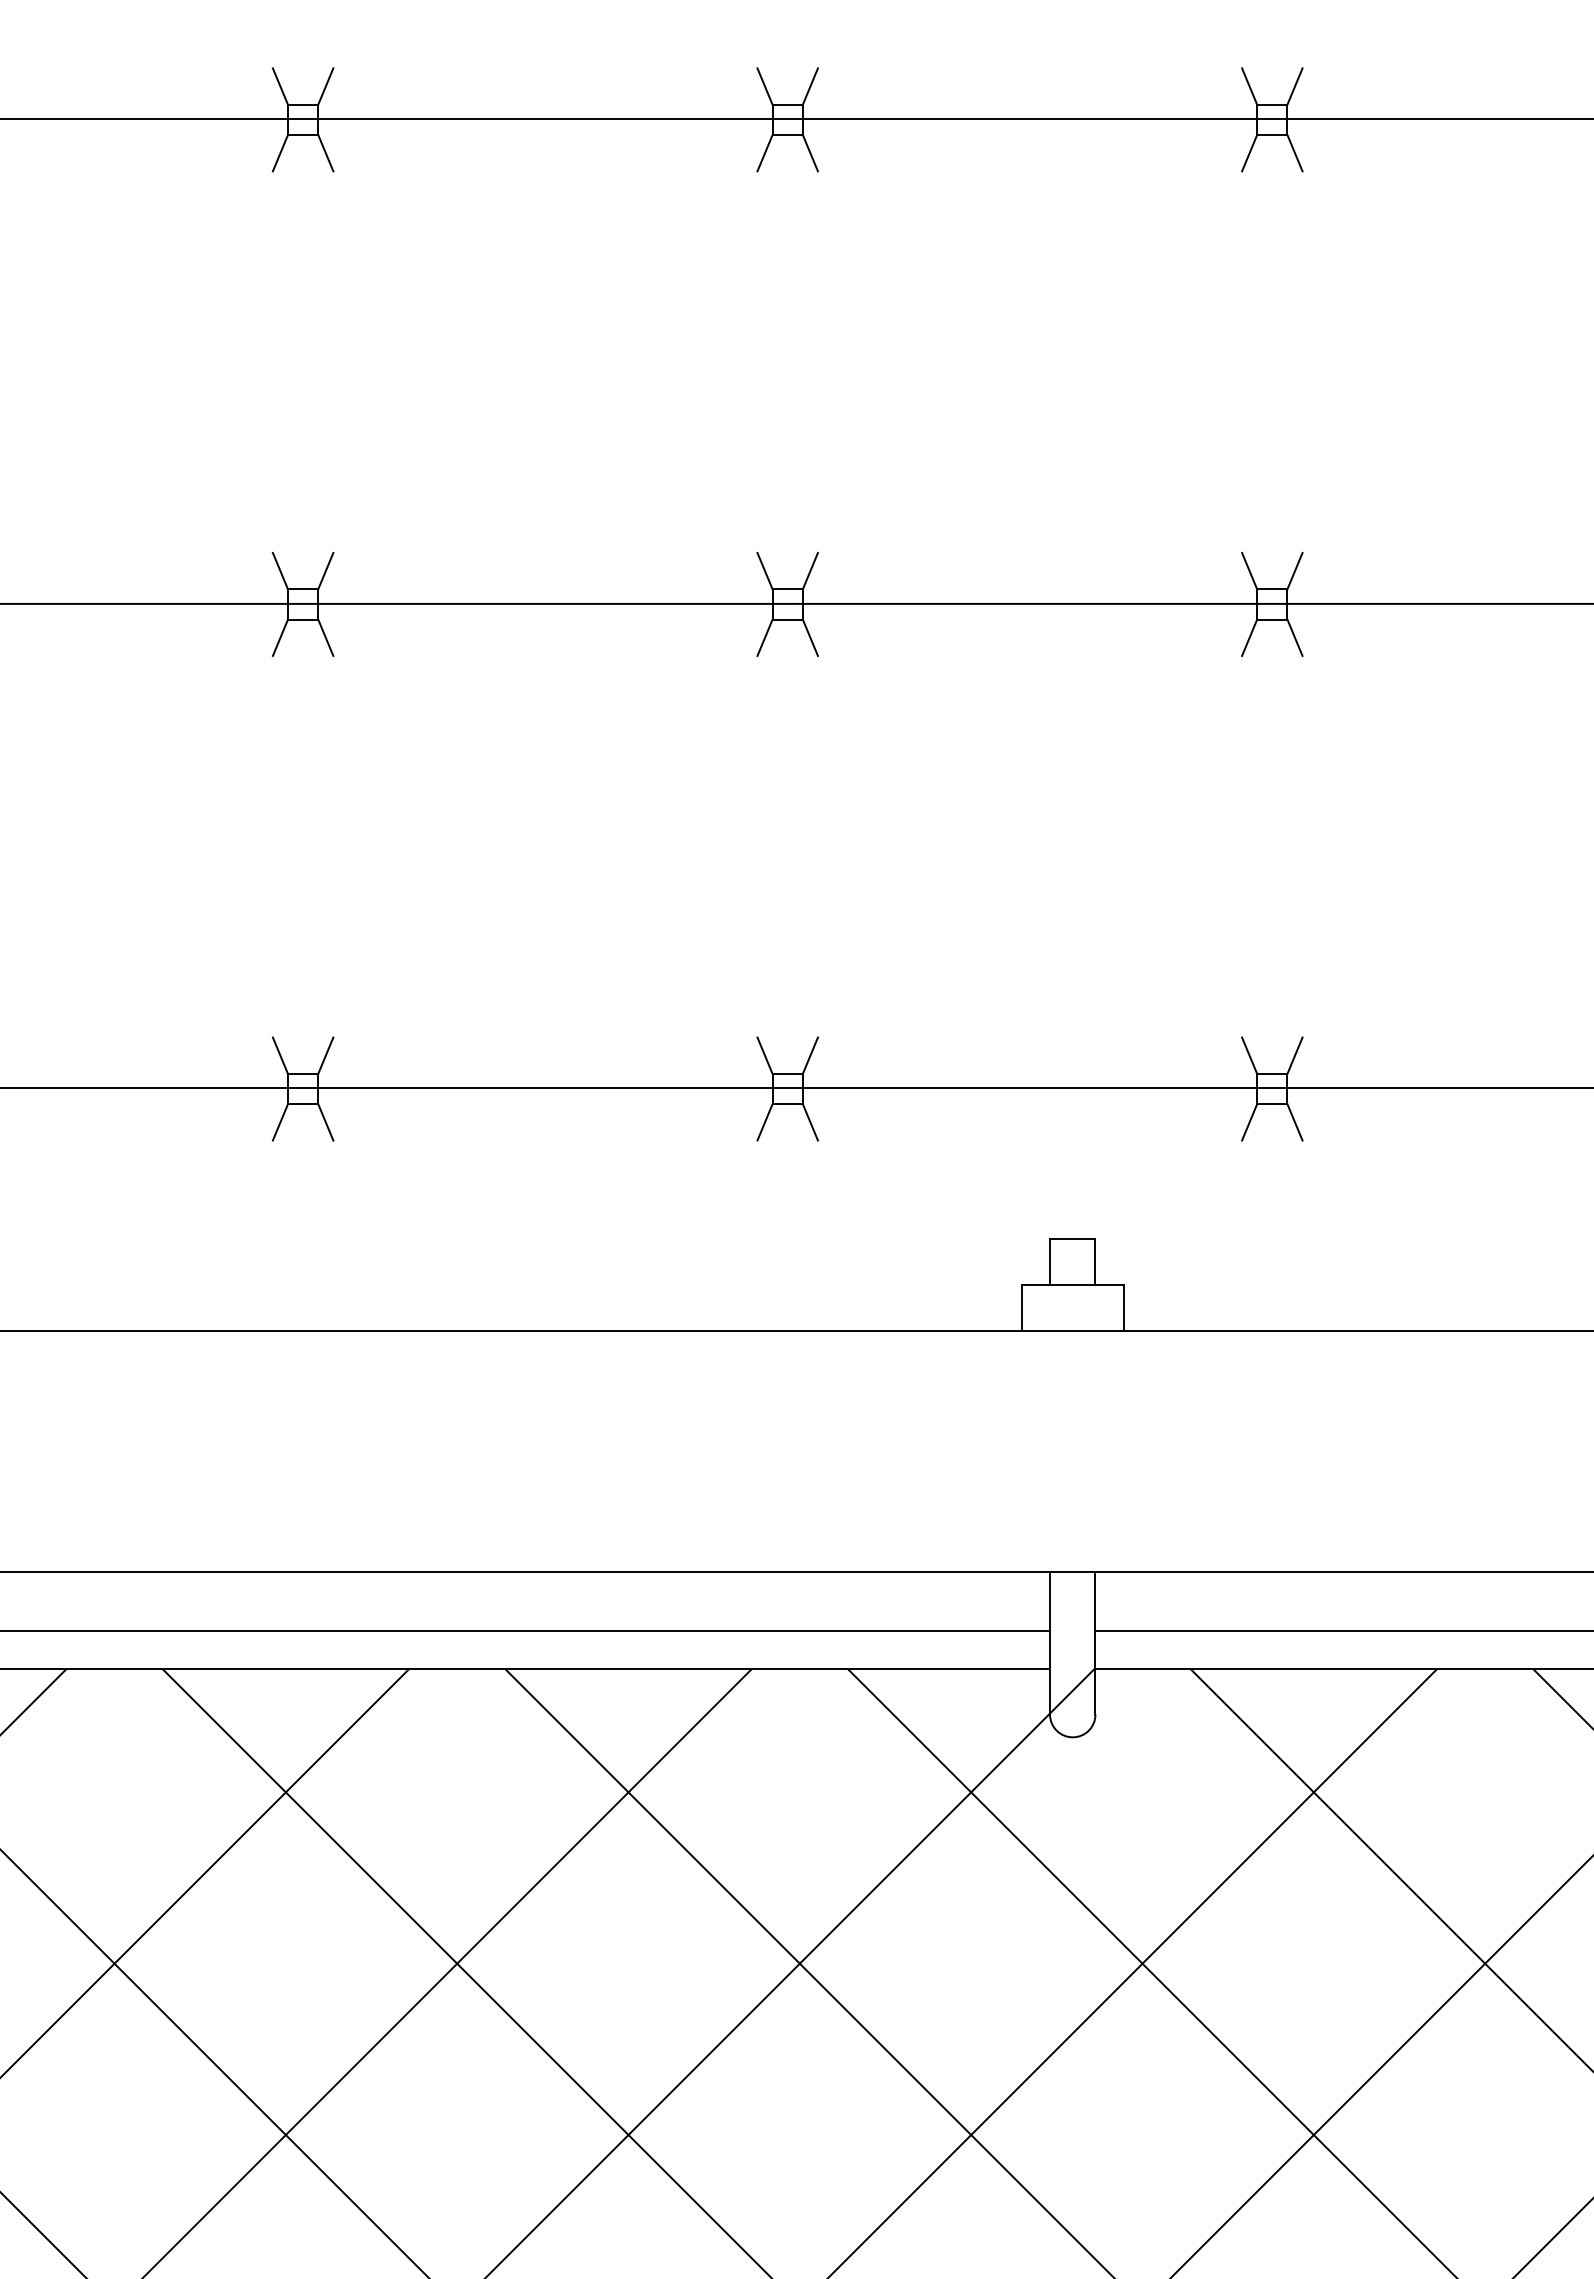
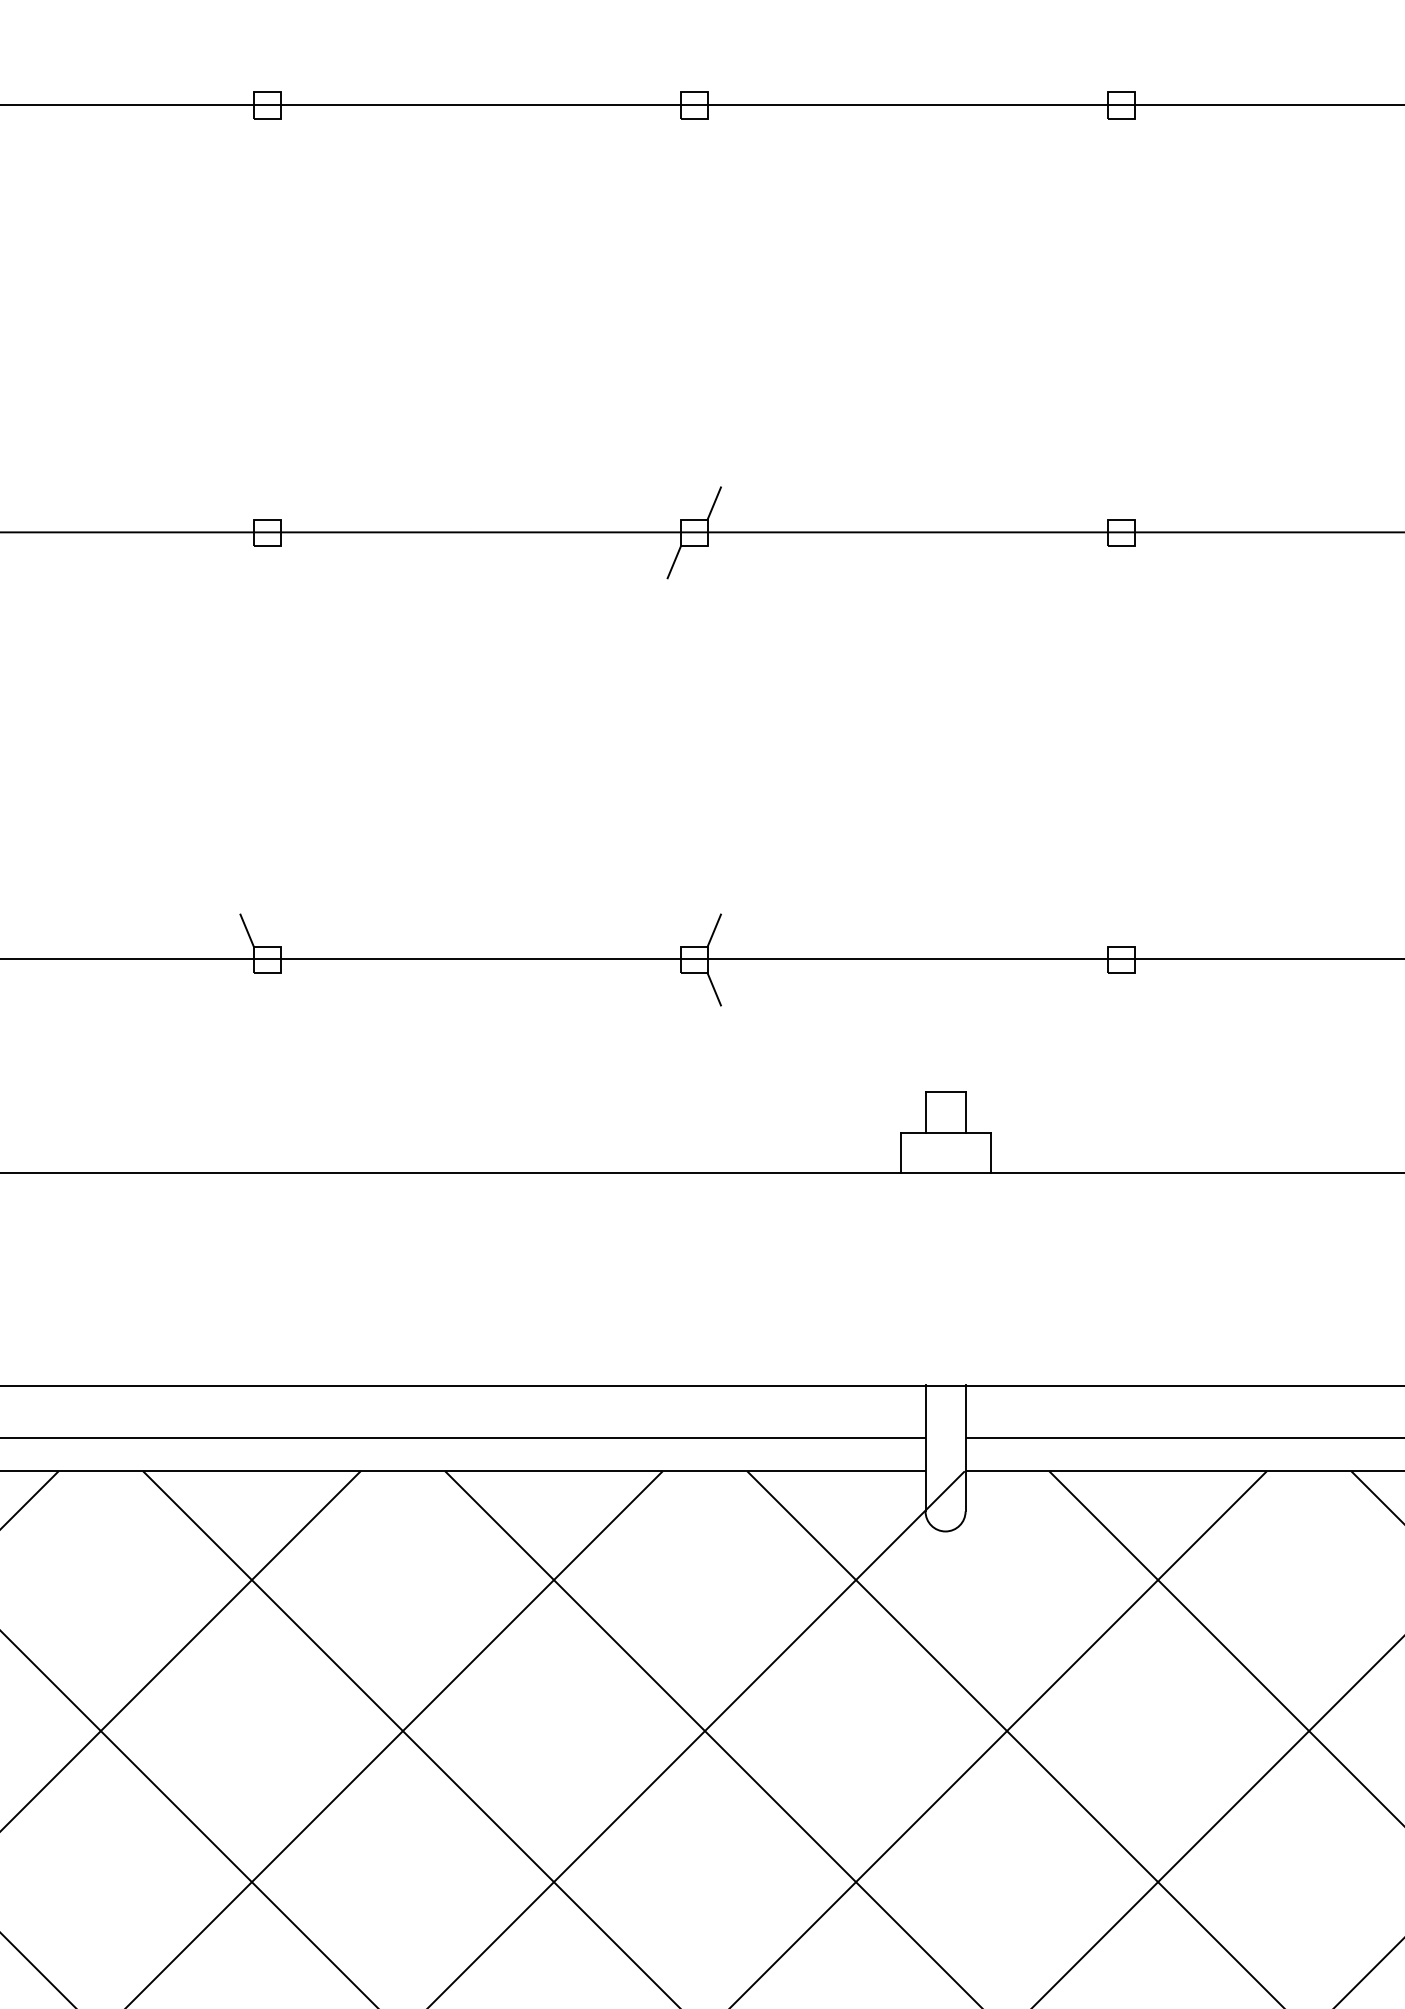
line: (279, 86) -> (246, 76), removed
line: (325, 86) -> (286, 76), removed
line: (764, 86) -> (673, 76), removed
line: (809, 86) -> (713, 76), removed
line: (1249, 86) -> (1101, 76), removed
line: (1294, 86) -> (1141, 76), removed
line: (279, 153) -> (246, 135), removed
line: (325, 153) -> (286, 135), removed
line: (764, 153) -> (673, 135), removed
line: (809, 153) -> (713, 135), removed
line: (1249, 153) -> (1101, 135), removed
line: (1294, 153) -> (1141, 135), removed
line: (279, 570) -> (246, 502), removed
line: (325, 570) -> (286, 502), removed
line: (764, 570) -> (673, 502), removed
line: (1249, 570) -> (1101, 502), removed
line: (1294, 570) -> (1141, 502), removed
line: (279, 637) -> (246, 561), removed
line: (325, 637) -> (286, 561), removed
line: (809, 637) -> (713, 561), removed
line: (1249, 637) -> (1101, 561), removed
line: (1294, 637) -> (1141, 561), removed
line: (325, 1055) -> (286, 930), removed
line: (764, 1055) -> (673, 930), removed
line: (1249, 1055) -> (1101, 930), removed
line: (1294, 1055) -> (1141, 930), removed
line: (279, 1122) -> (246, 989), removed
line: (325, 1122) -> (286, 989), removed
line: (764, 1122) -> (673, 989), removed
line: (1249, 1122) -> (1101, 989), removed
line: (1294, 1122) -> (1141, 989), removed

